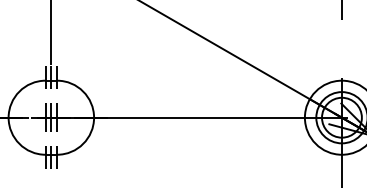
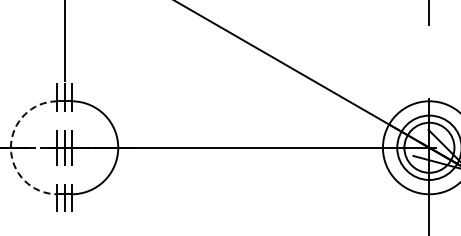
arc: (8, 117) -> (10, 147), solid -> dashed

